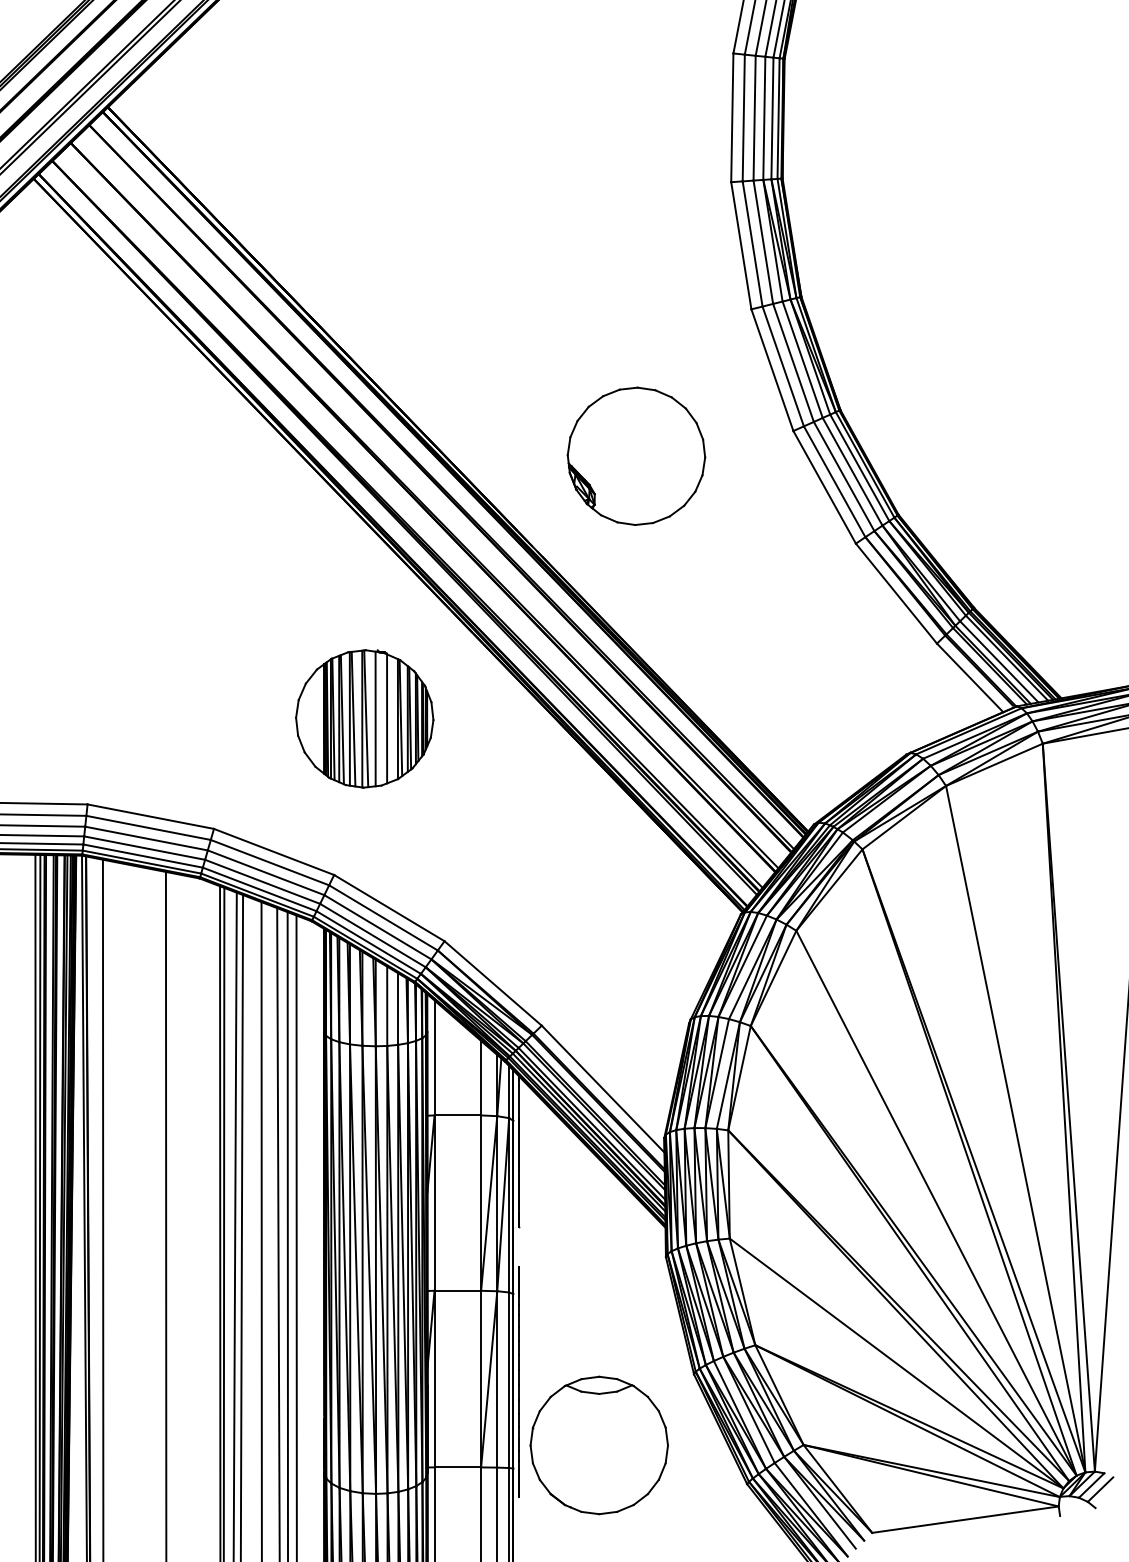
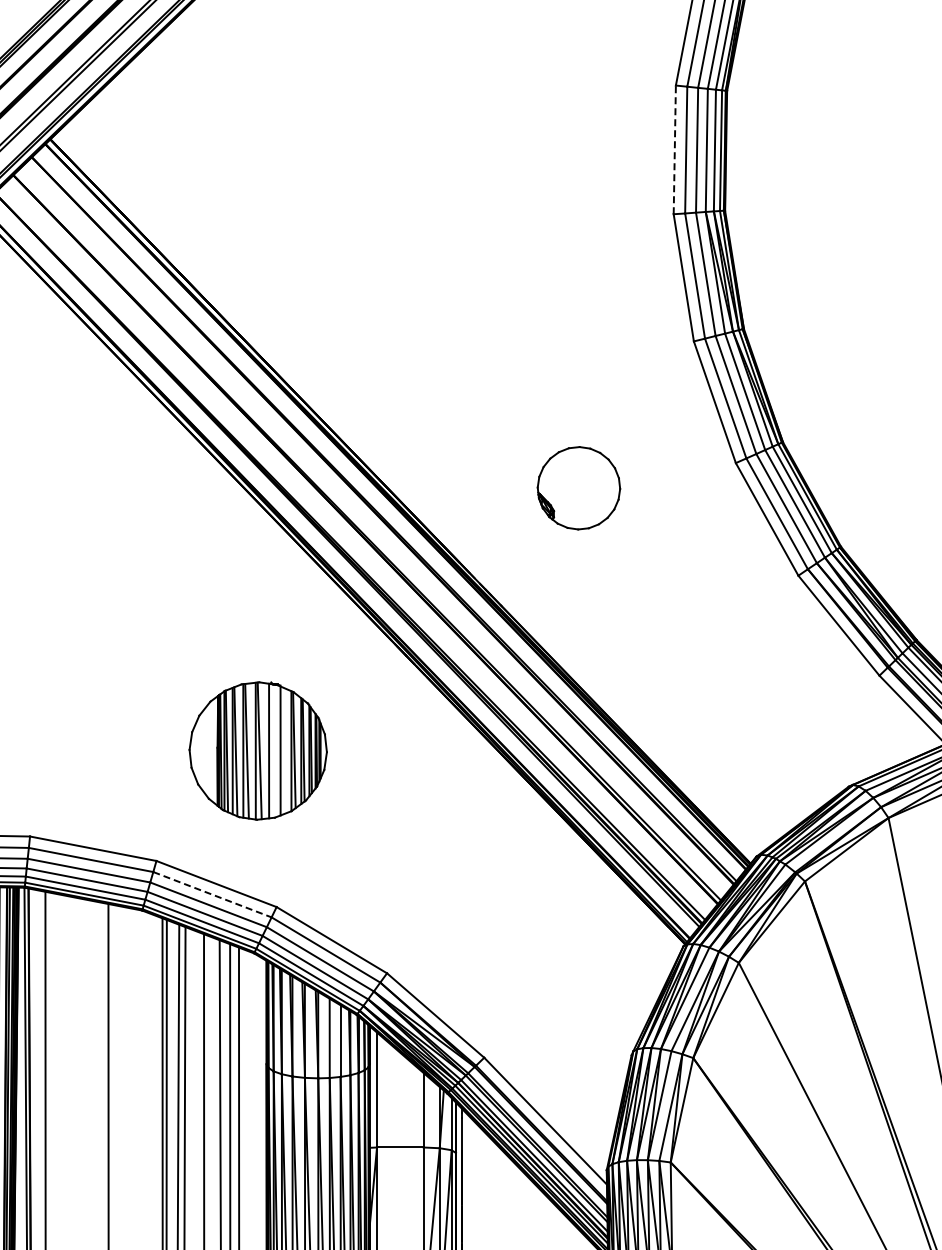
line: (732, 117) -> (674, 149), solid -> dashed
part: (636, 455) -> (578, 487), size x0.6
part: (364, 718) -> (257, 750), moved
line: (270, 862) -> (212, 894), solid -> dashed

